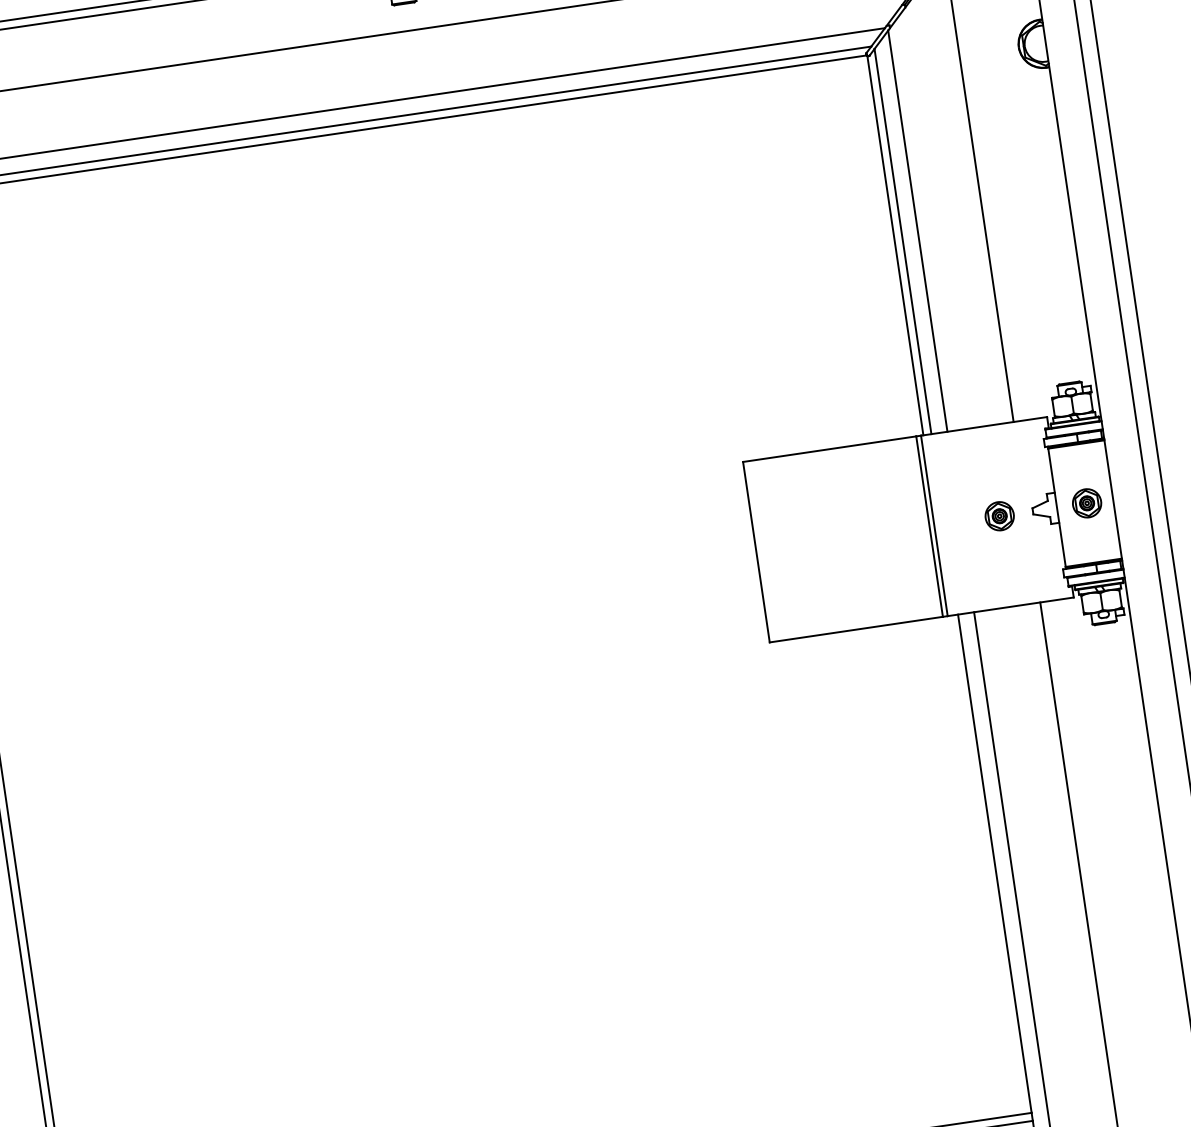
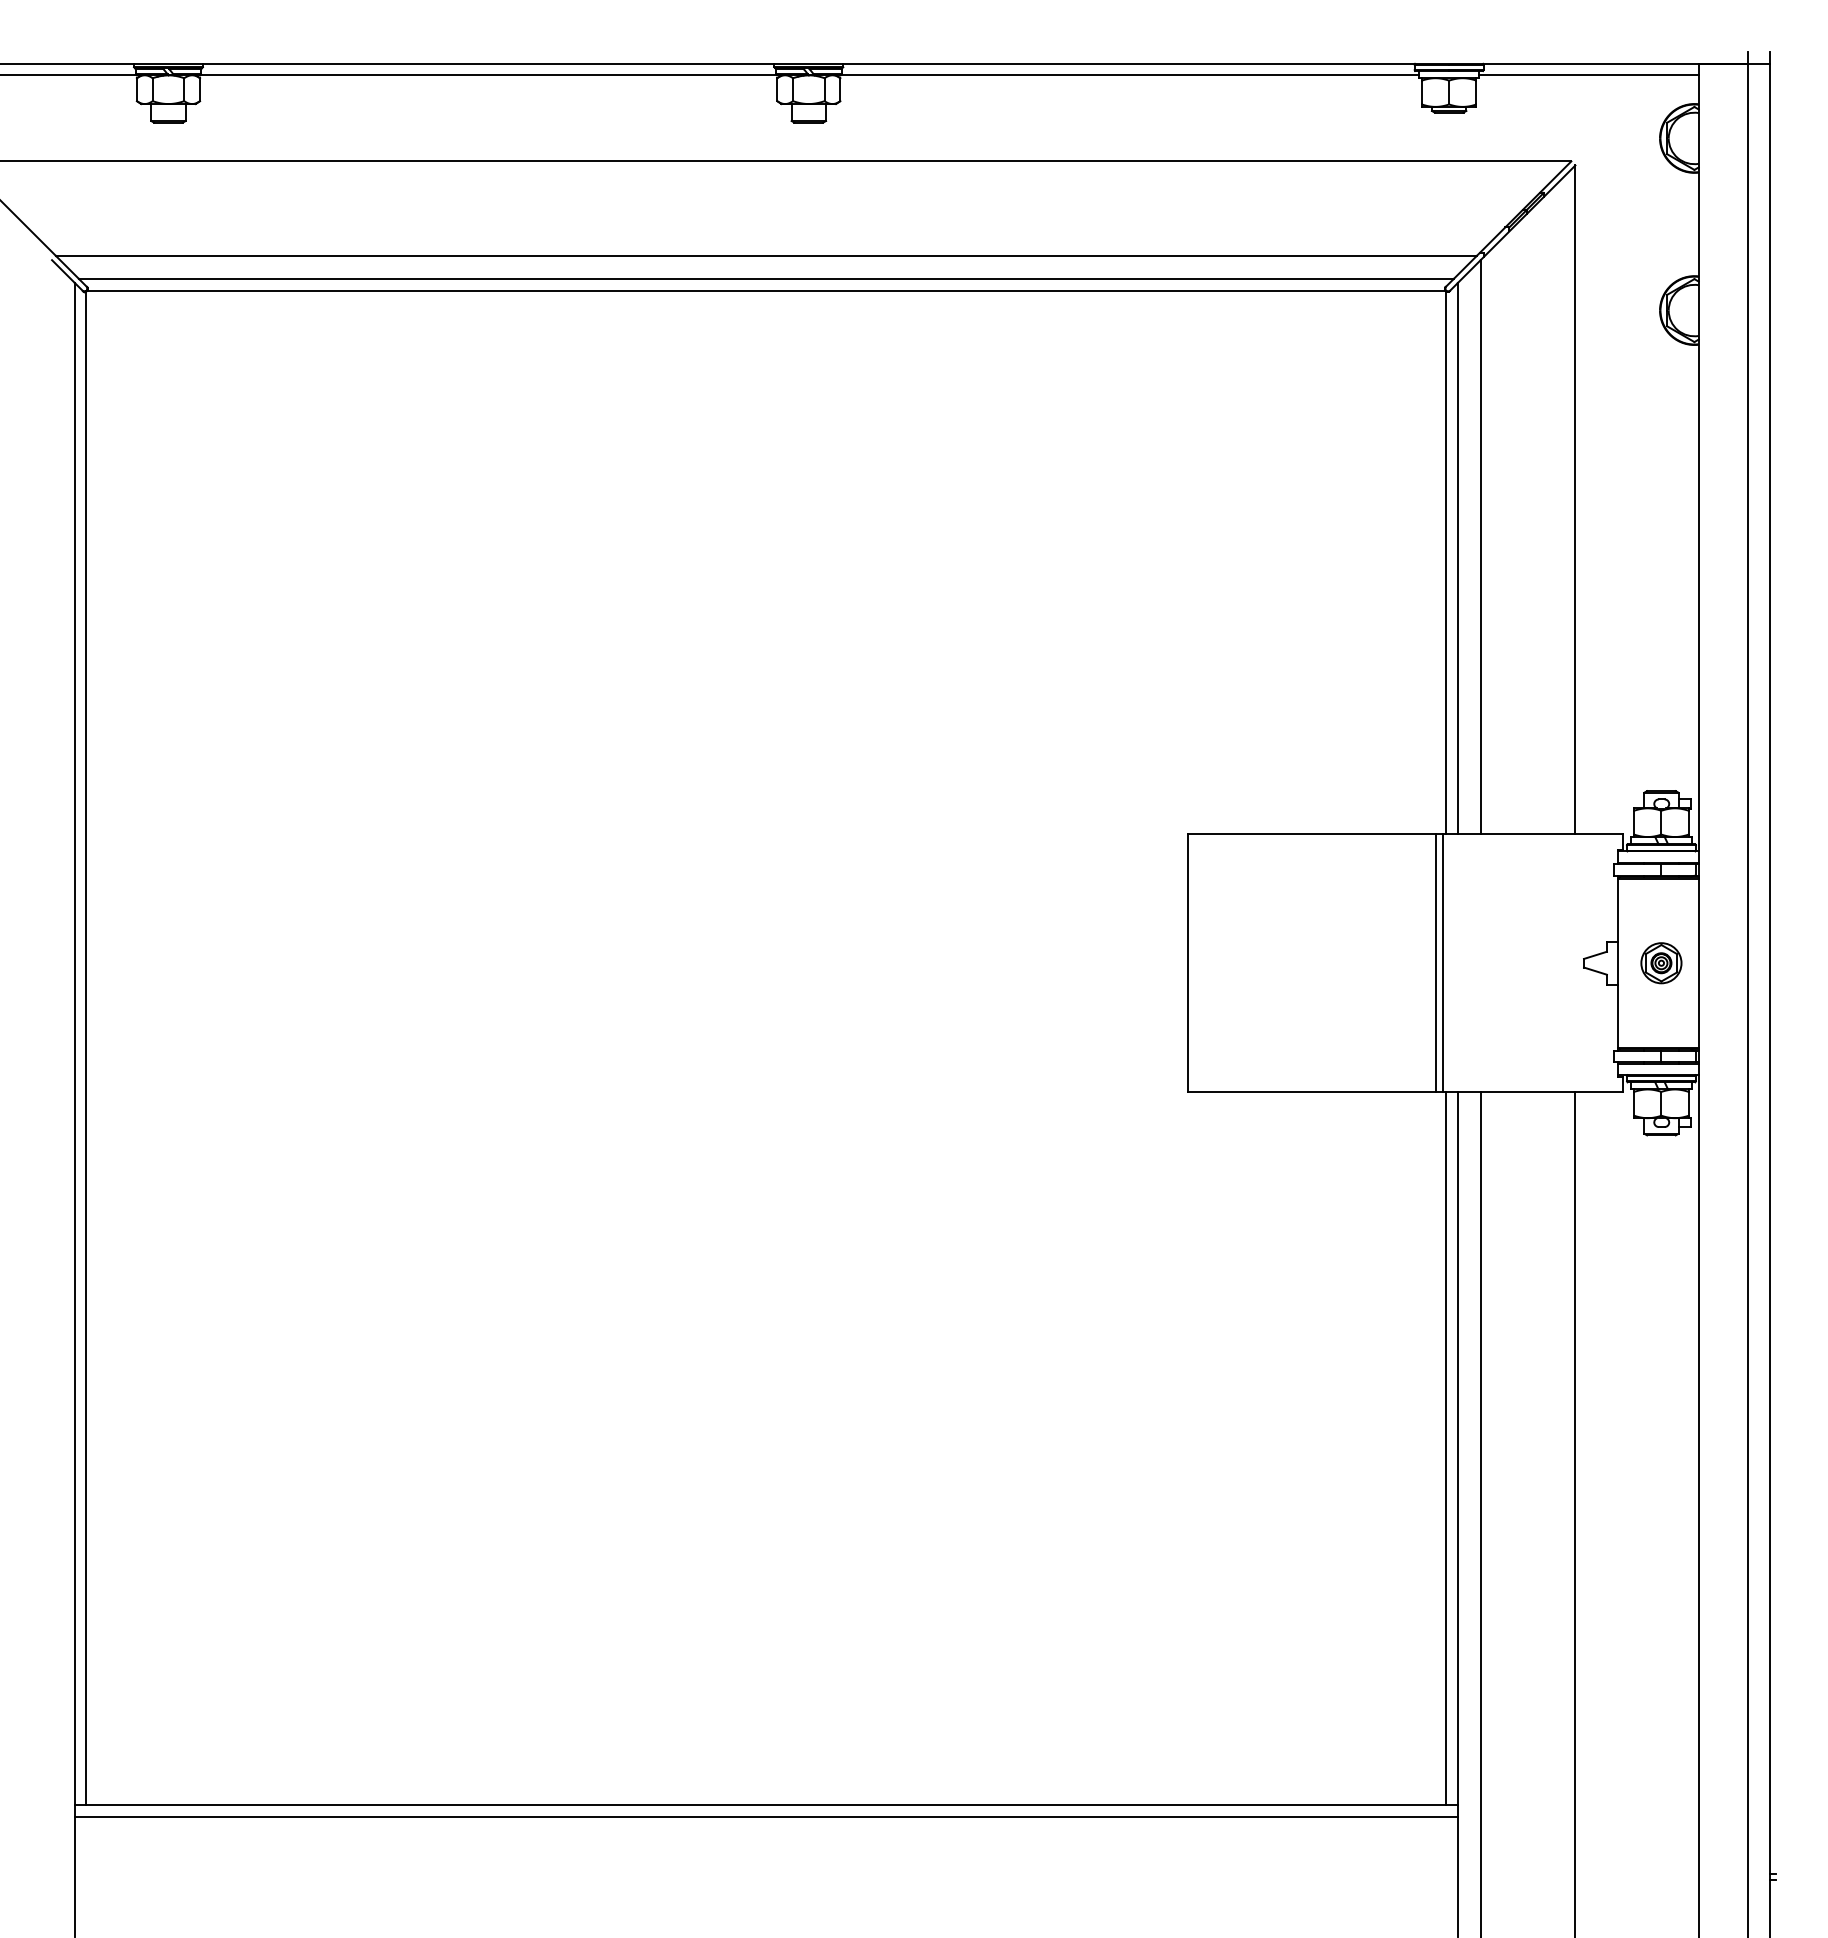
part: (999, 516) -> (1536, 963), removed
line: (986, 864) -> (1446, 1448), added

